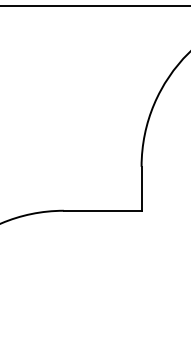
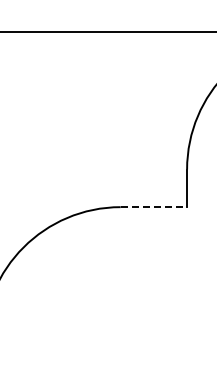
line: (103, 211) -> (154, 207), solid -> dashed

